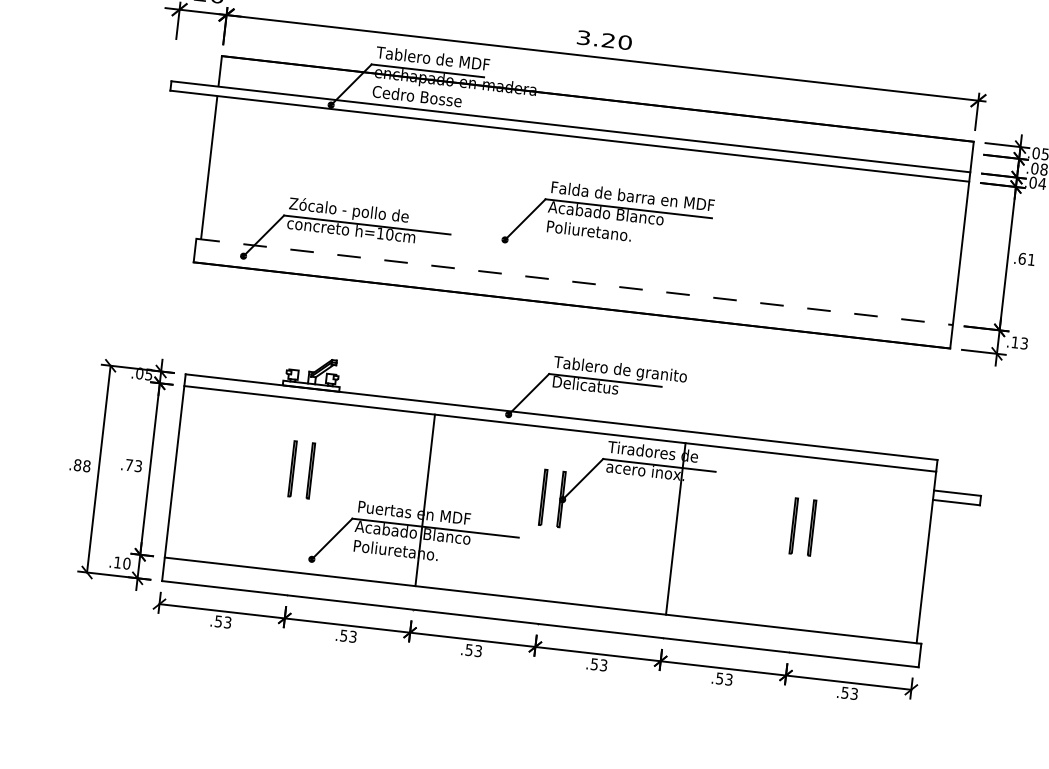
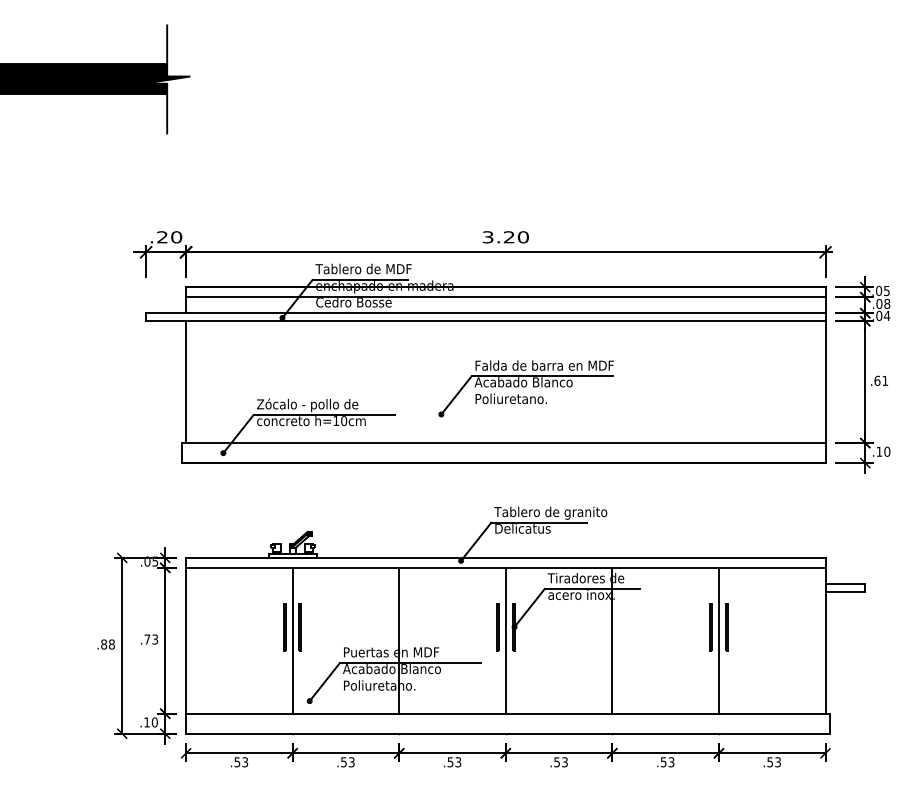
line: (596, 110) -> (505, 297), added
line: (574, 282) -> (503, 443), dashed -> solid
text: (1024, 343) -> (887, 451), .13 -> .10
line: (299, 485) -> (292, 640), added
line: (550, 514) -> (505, 640), added
line: (800, 542) -> (718, 640), added

